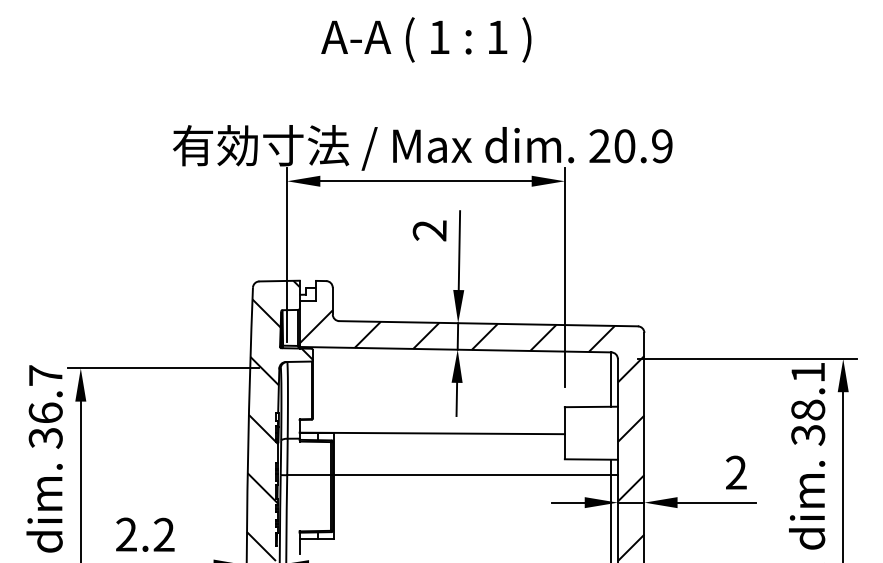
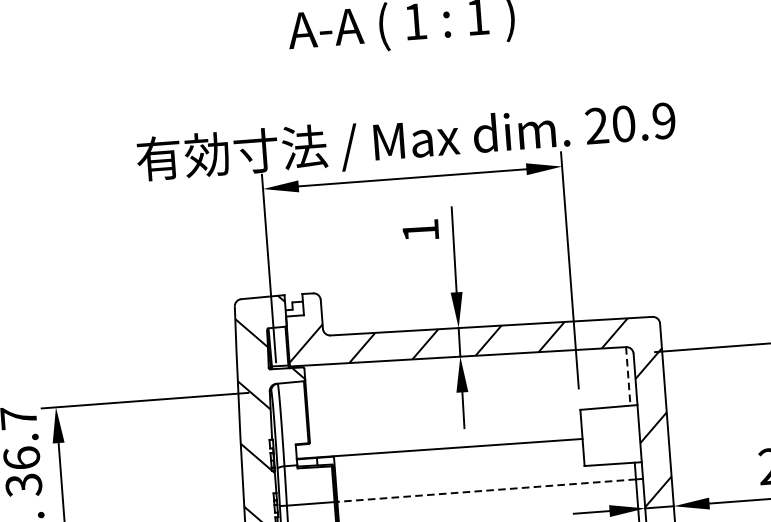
text: (429, 230) -> (420, 230), 2 -> 1
line: (611, 380) -> (628, 377), solid -> dashed
line: (472, 475) -> (486, 490), solid -> dashed

